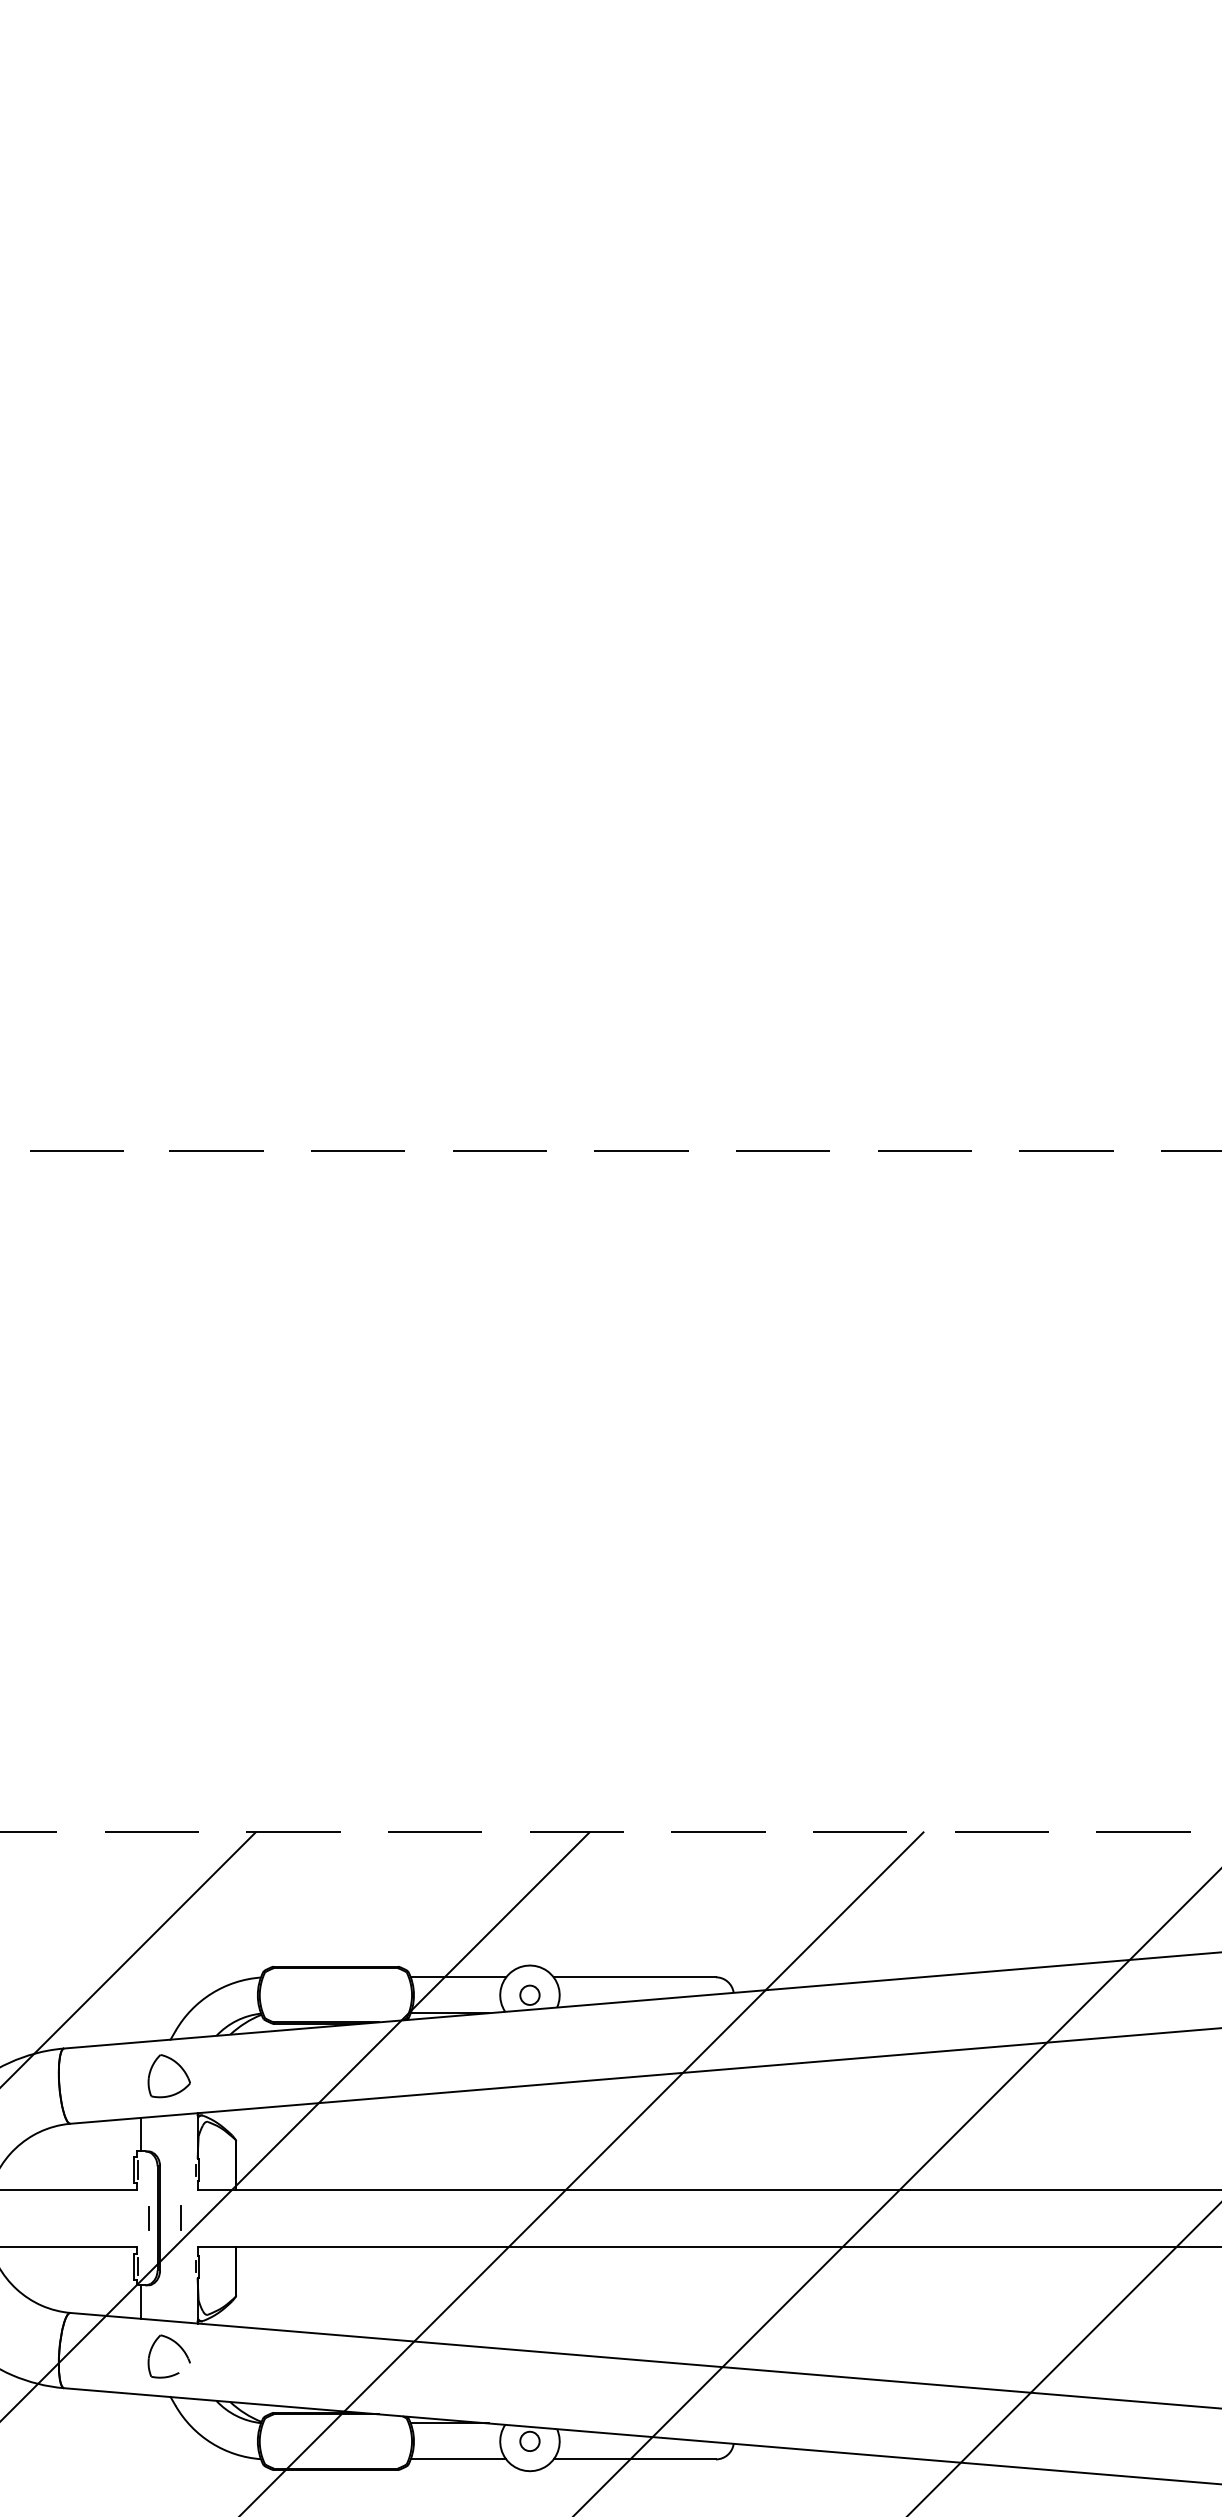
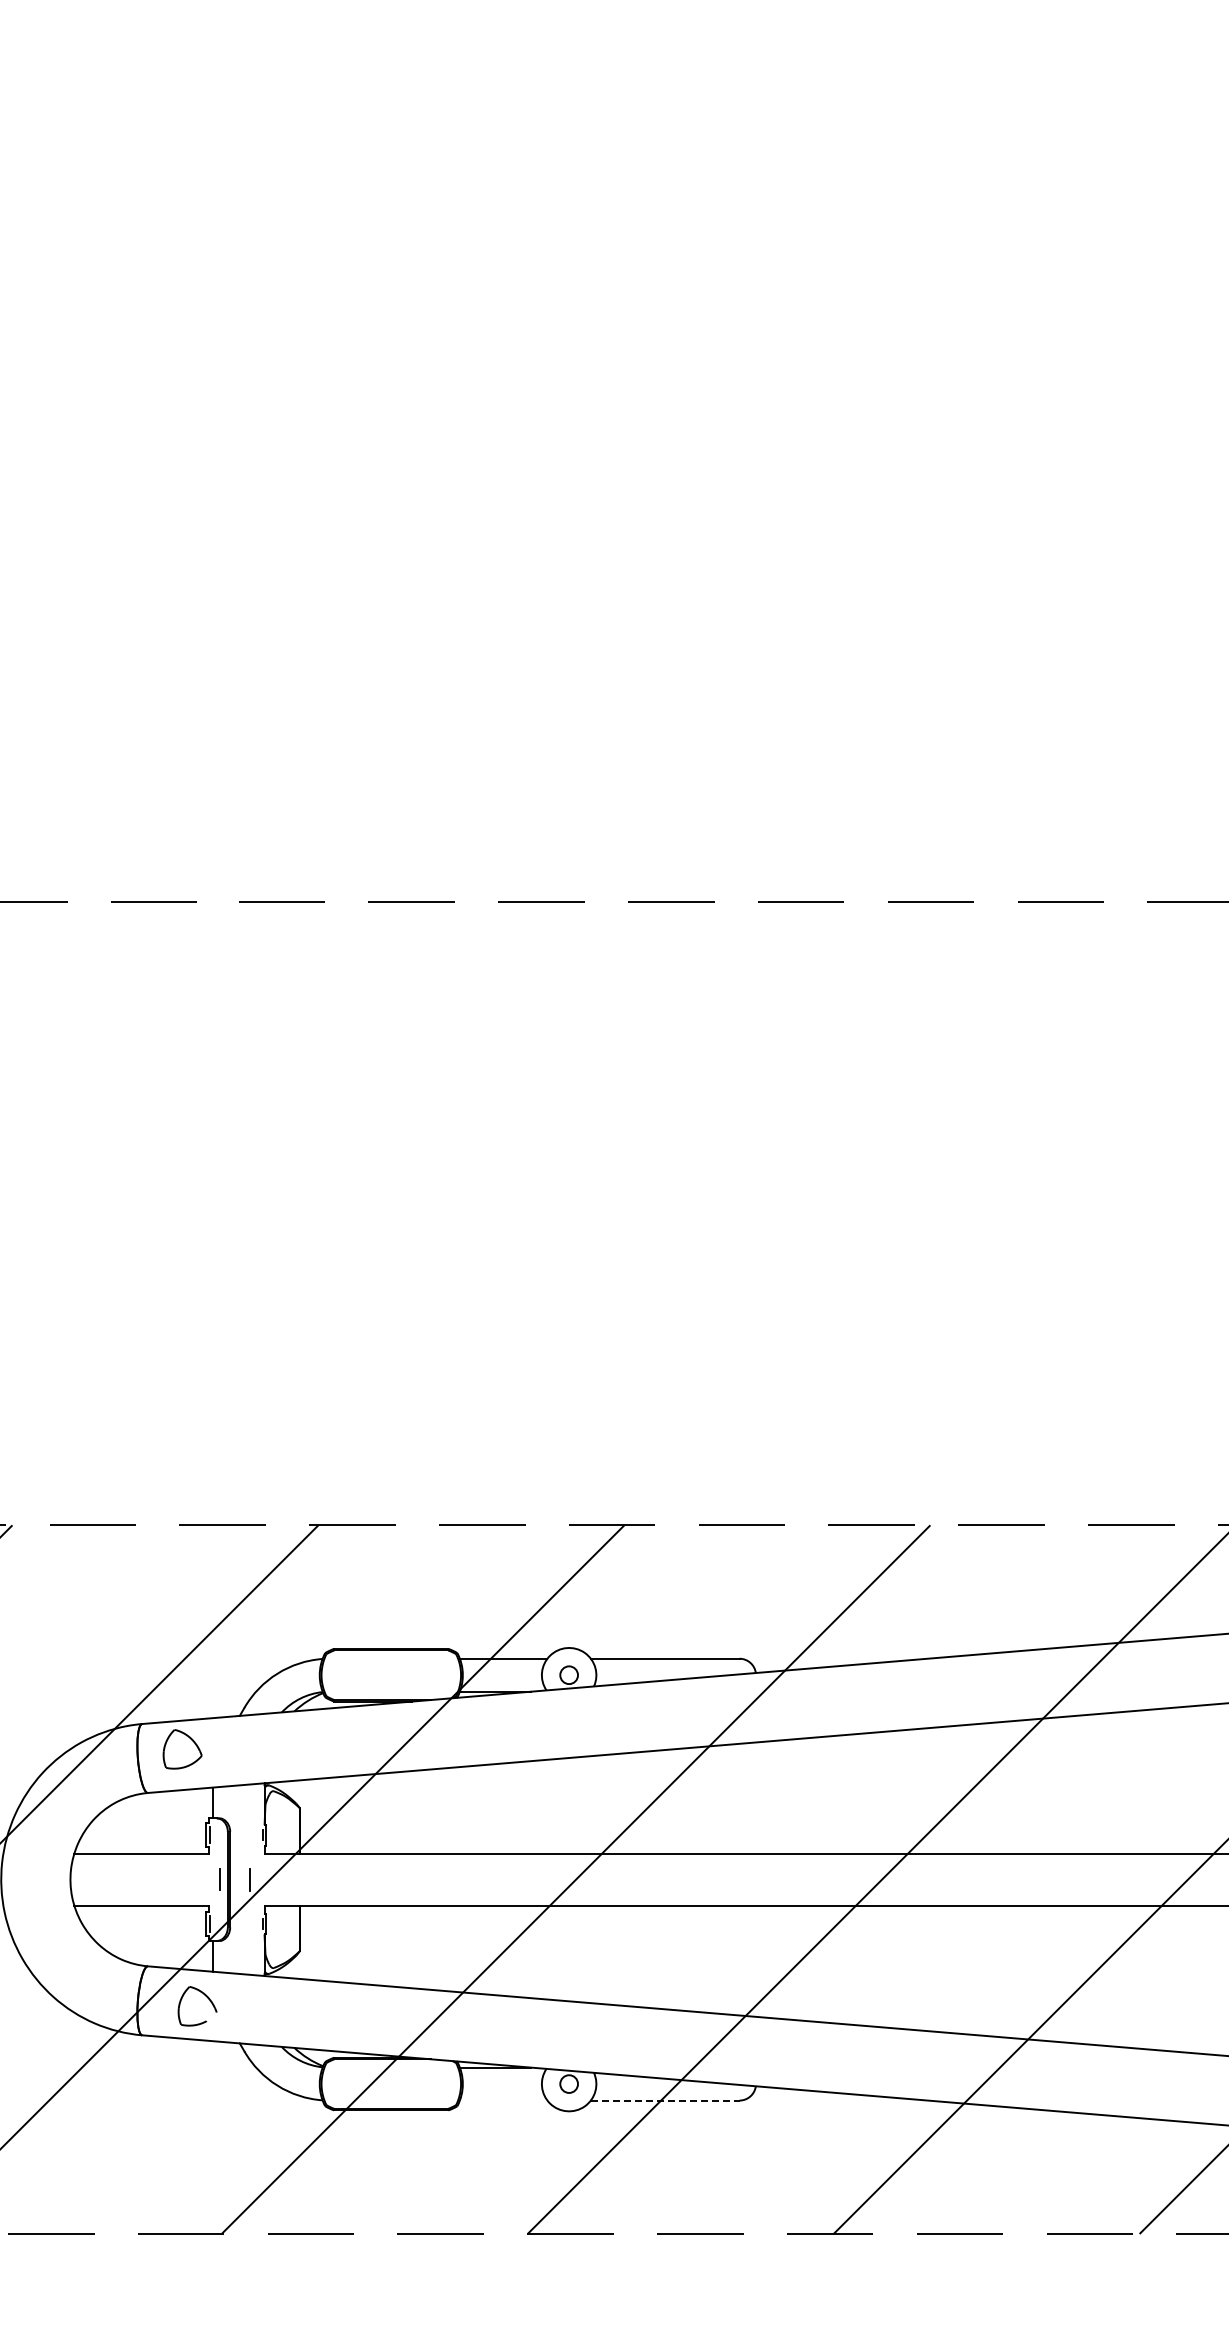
part: (169, 2076) -> (182, 1749), moved
part: (178, 2346) -> (206, 1997), moved
line: (458, 2459) -> (503, 2100), removed
line: (635, 2459) -> (665, 2100), solid -> dashed

